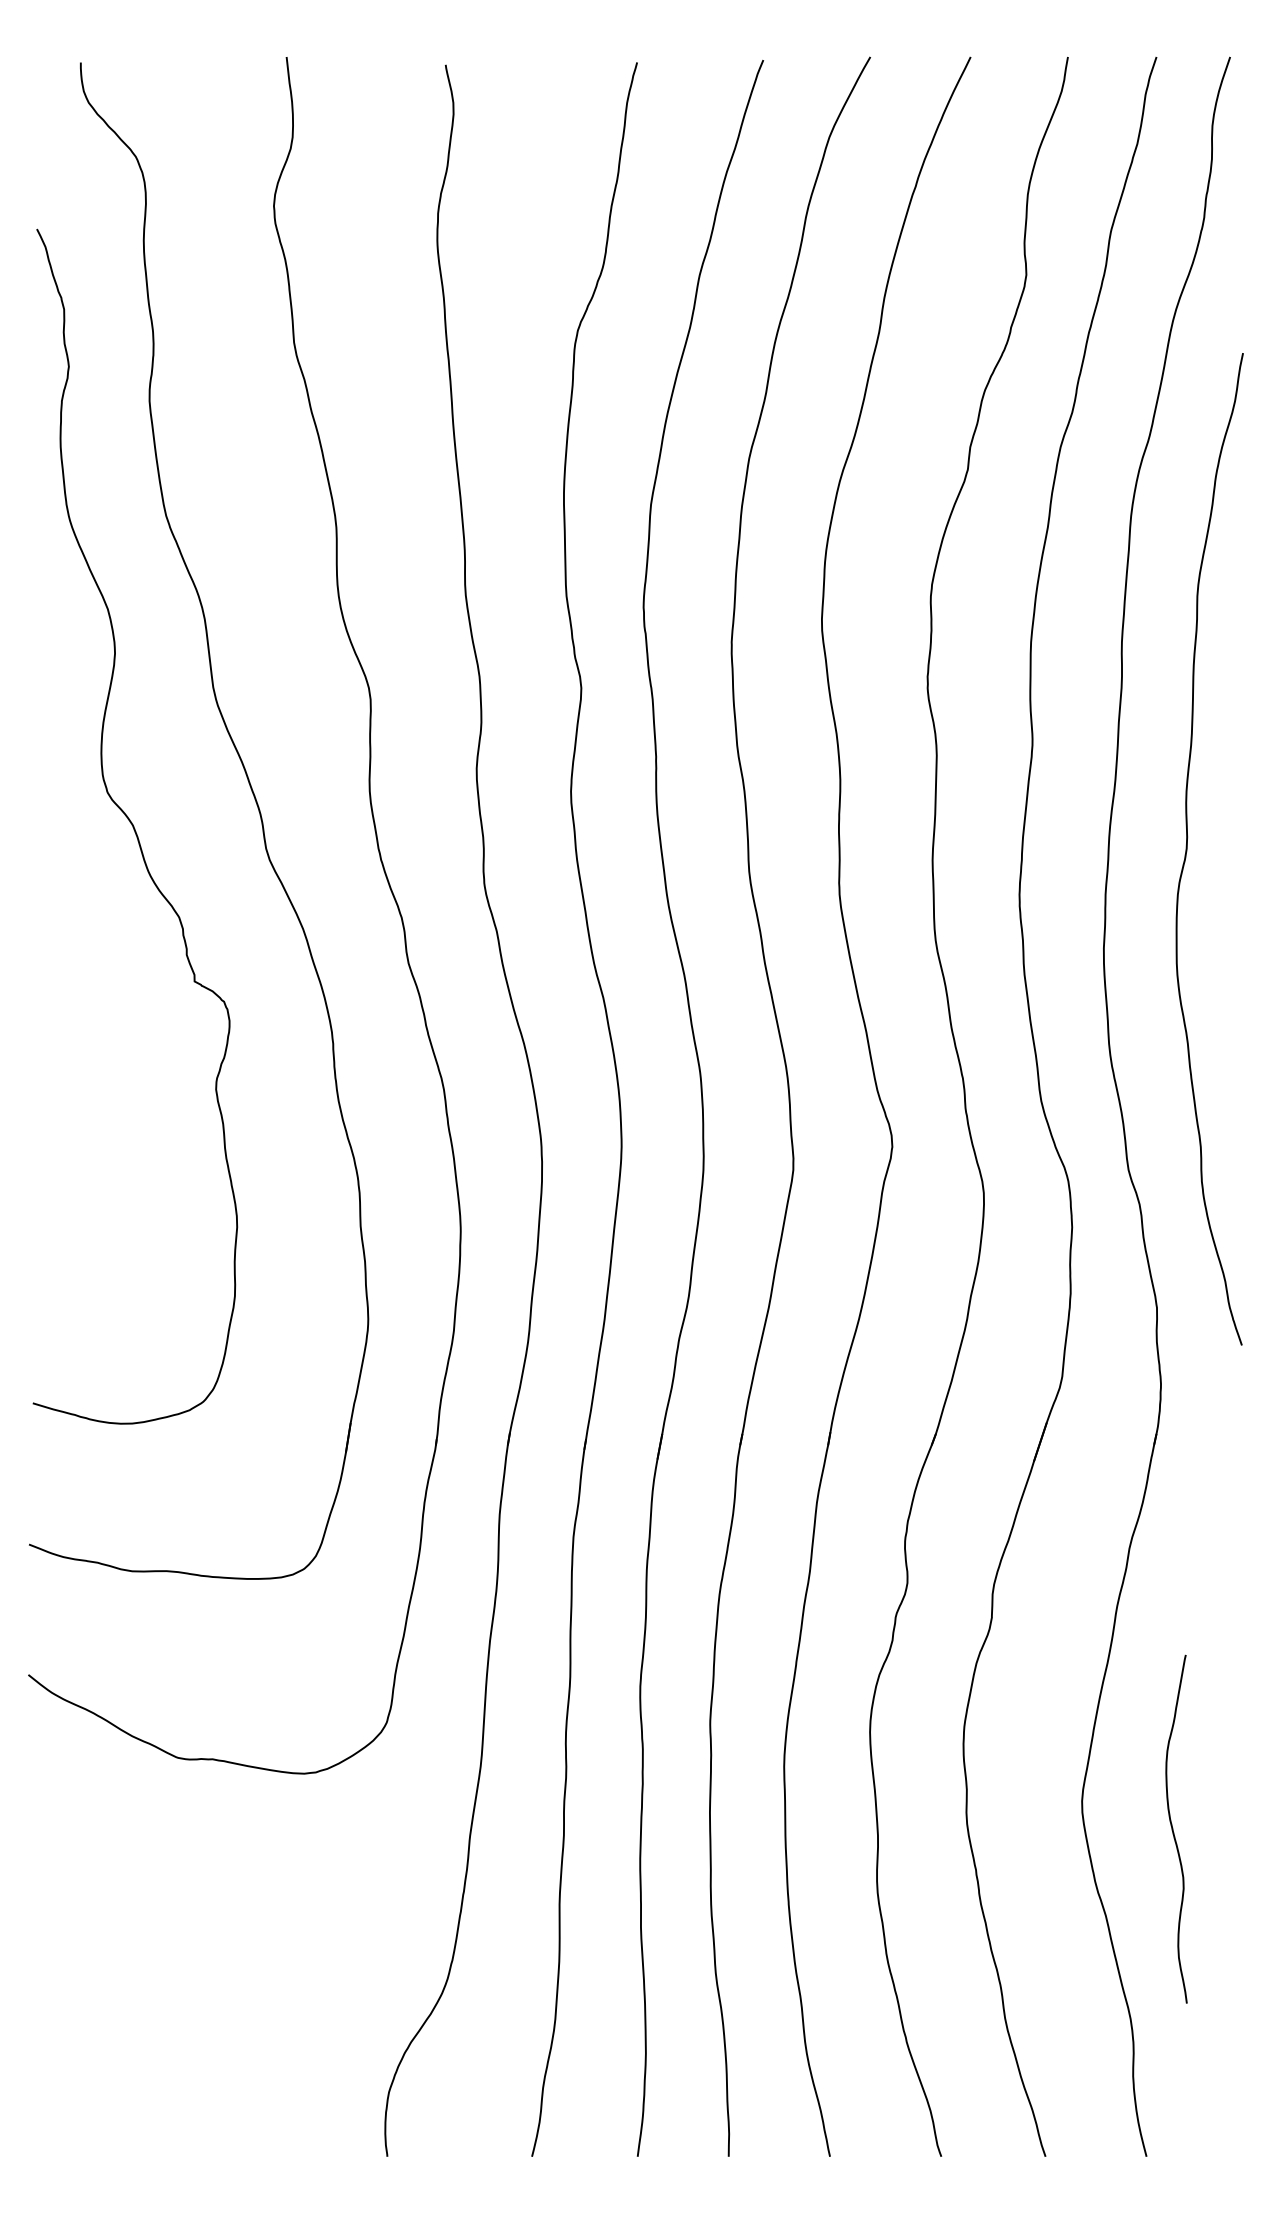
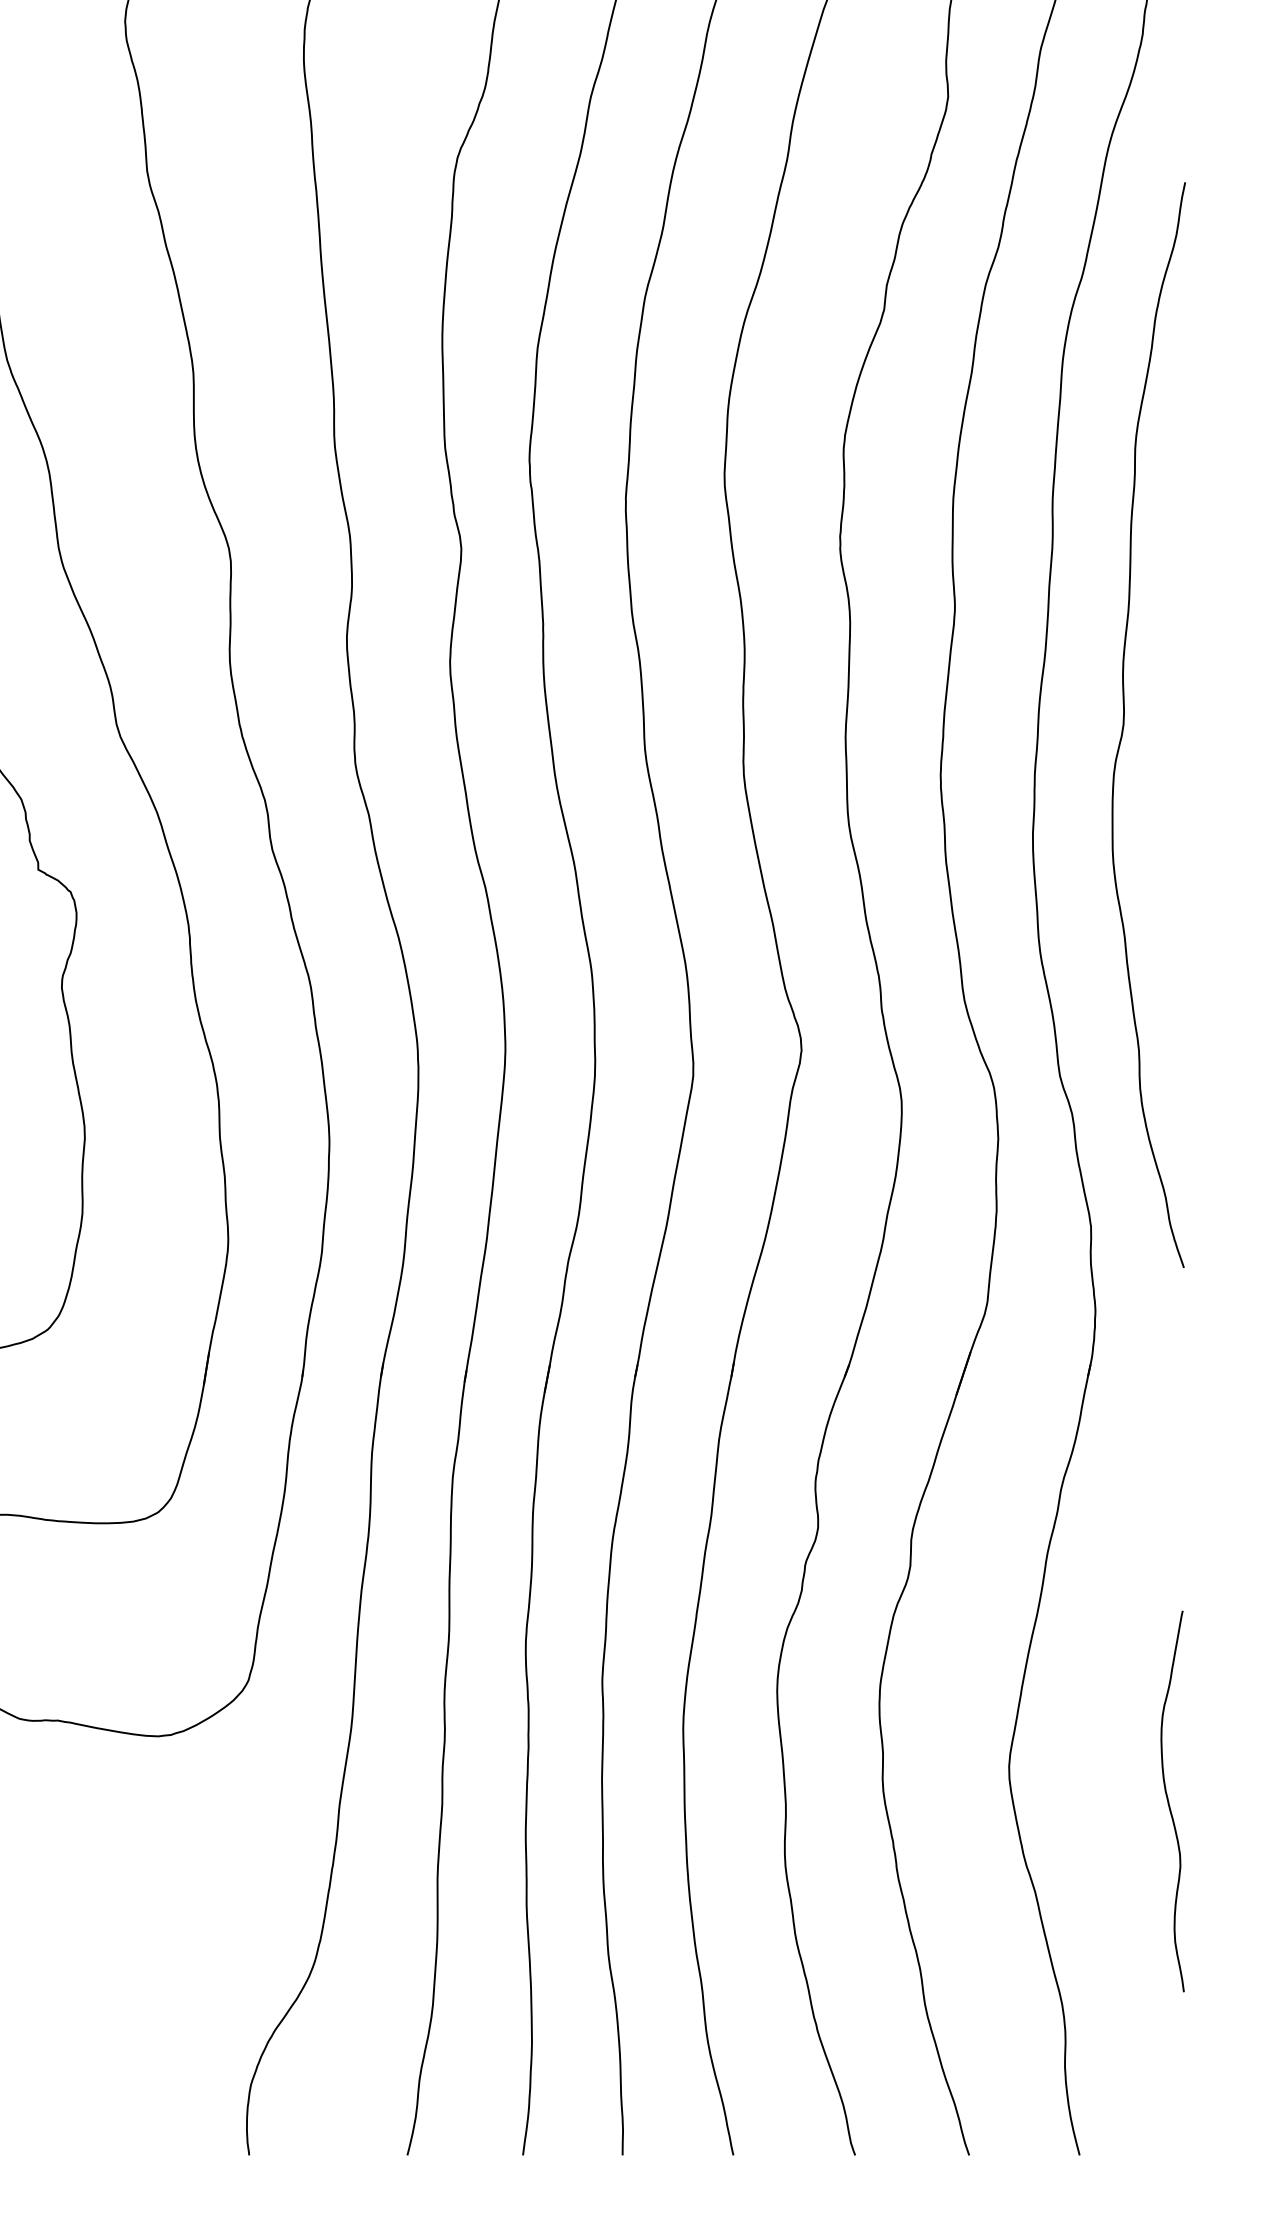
curve: (1173, 1828) -> (1169, 1800), moved

